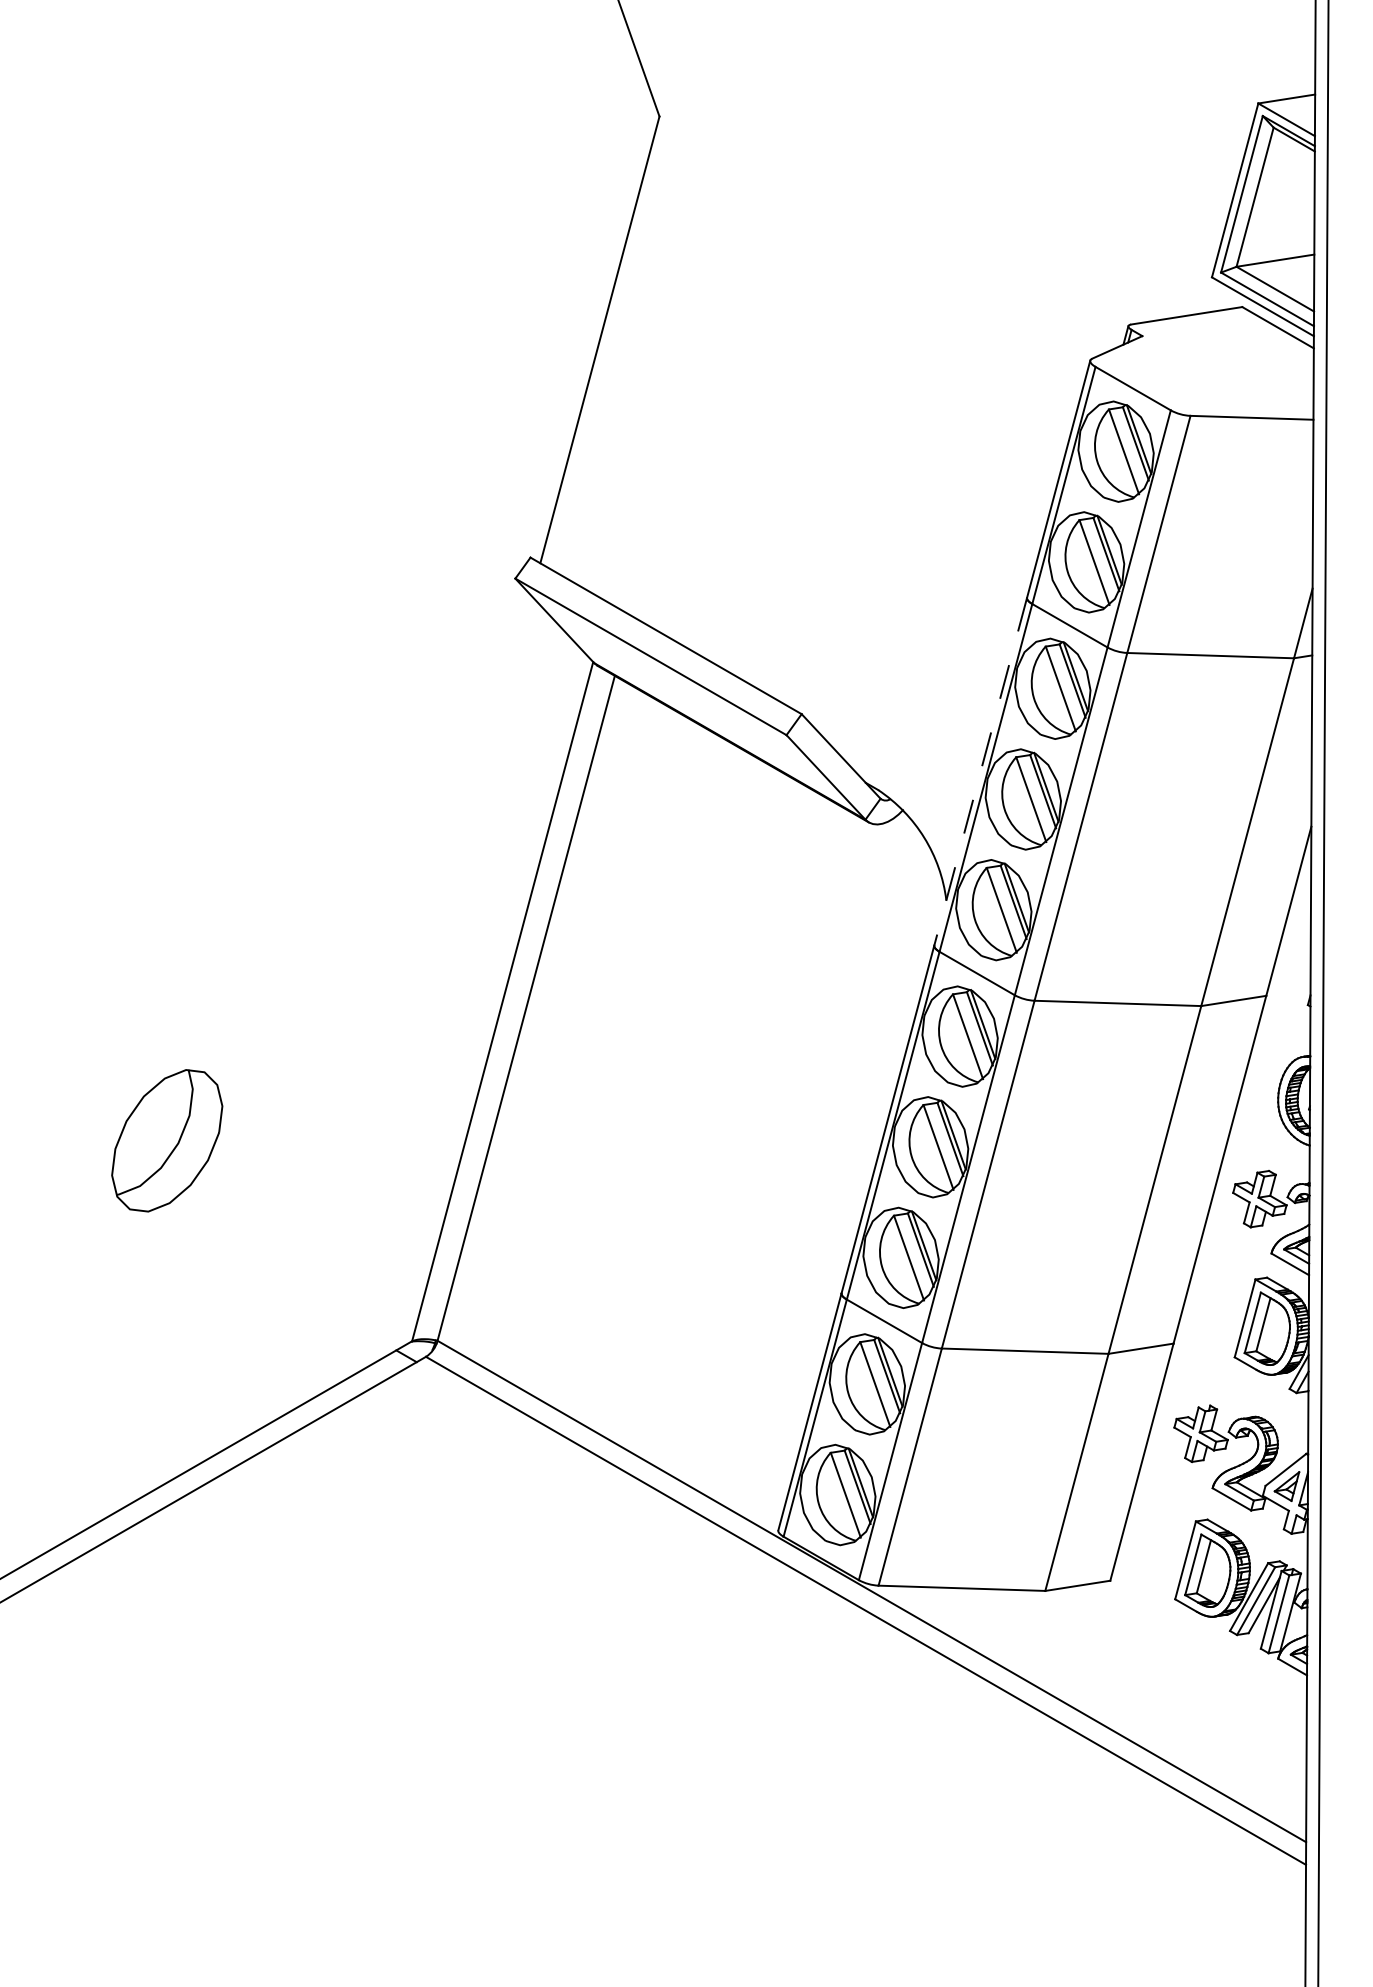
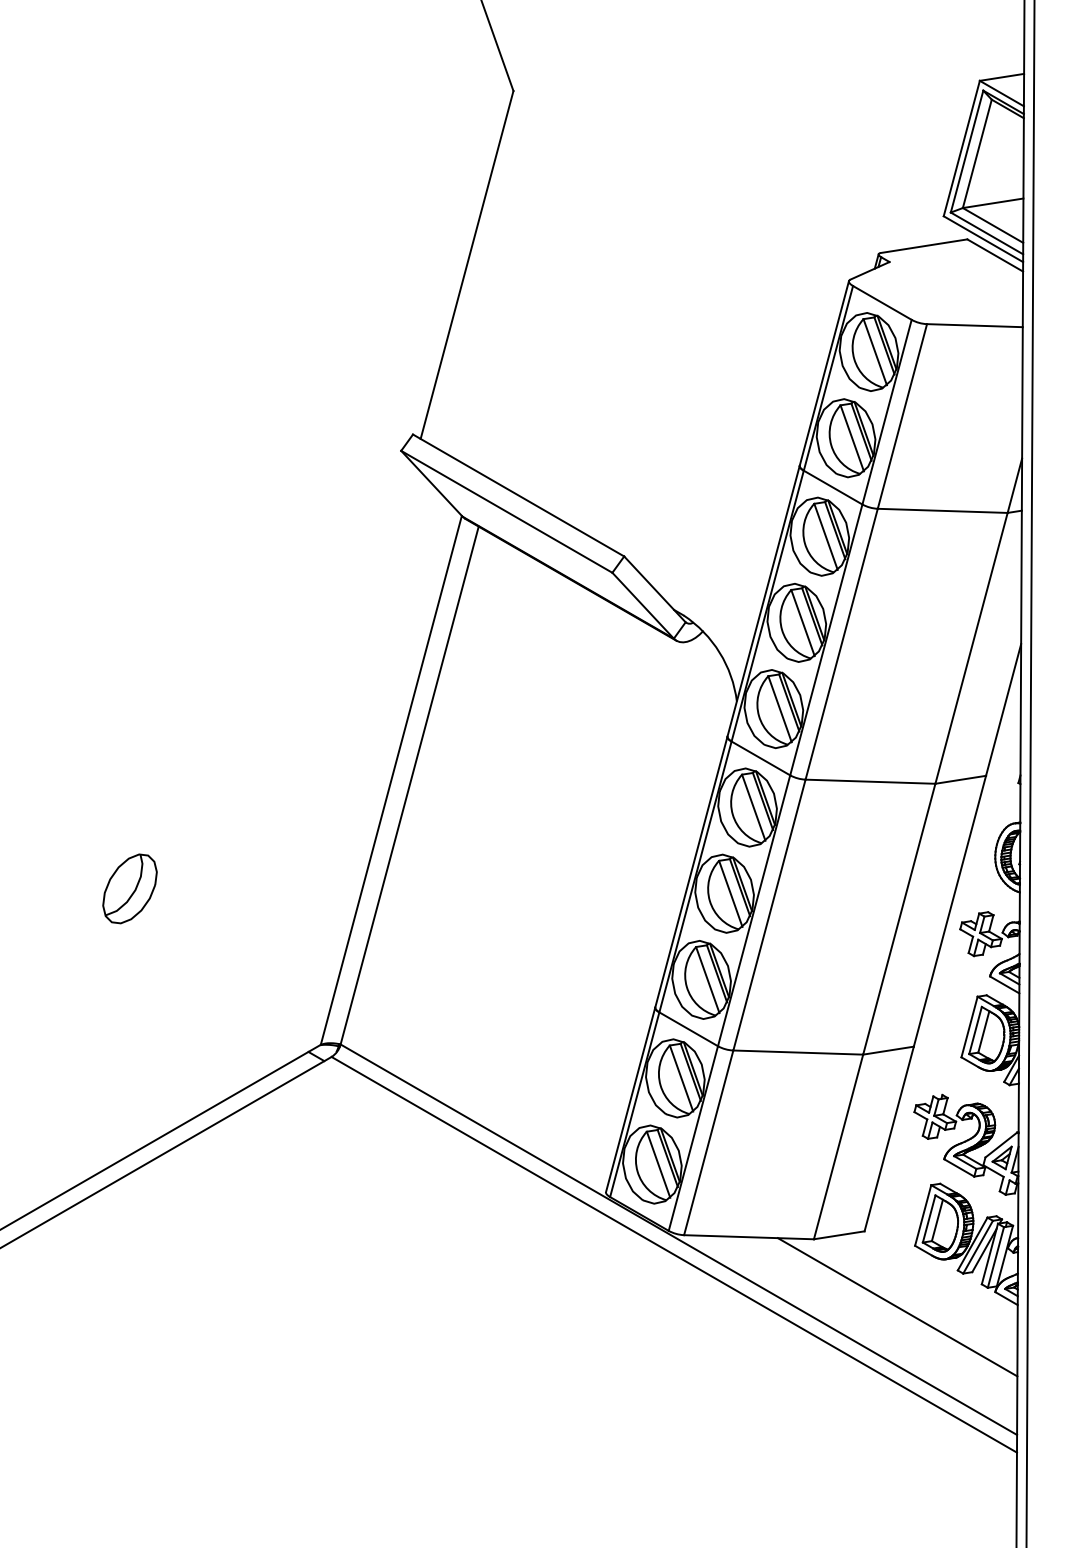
line: (980, 771) -> (763, 601), dashed -> solid
part: (166, 1141) -> (129, 889), size x0.62
line: (1152, 1677) -> (897, 1306), added

